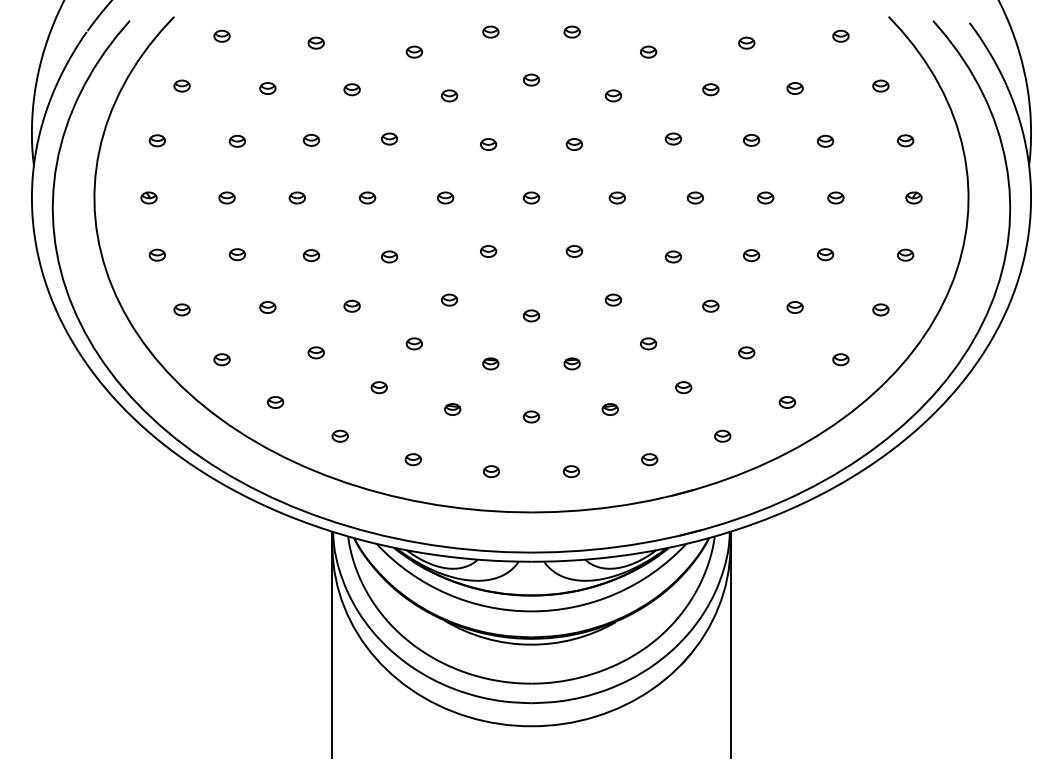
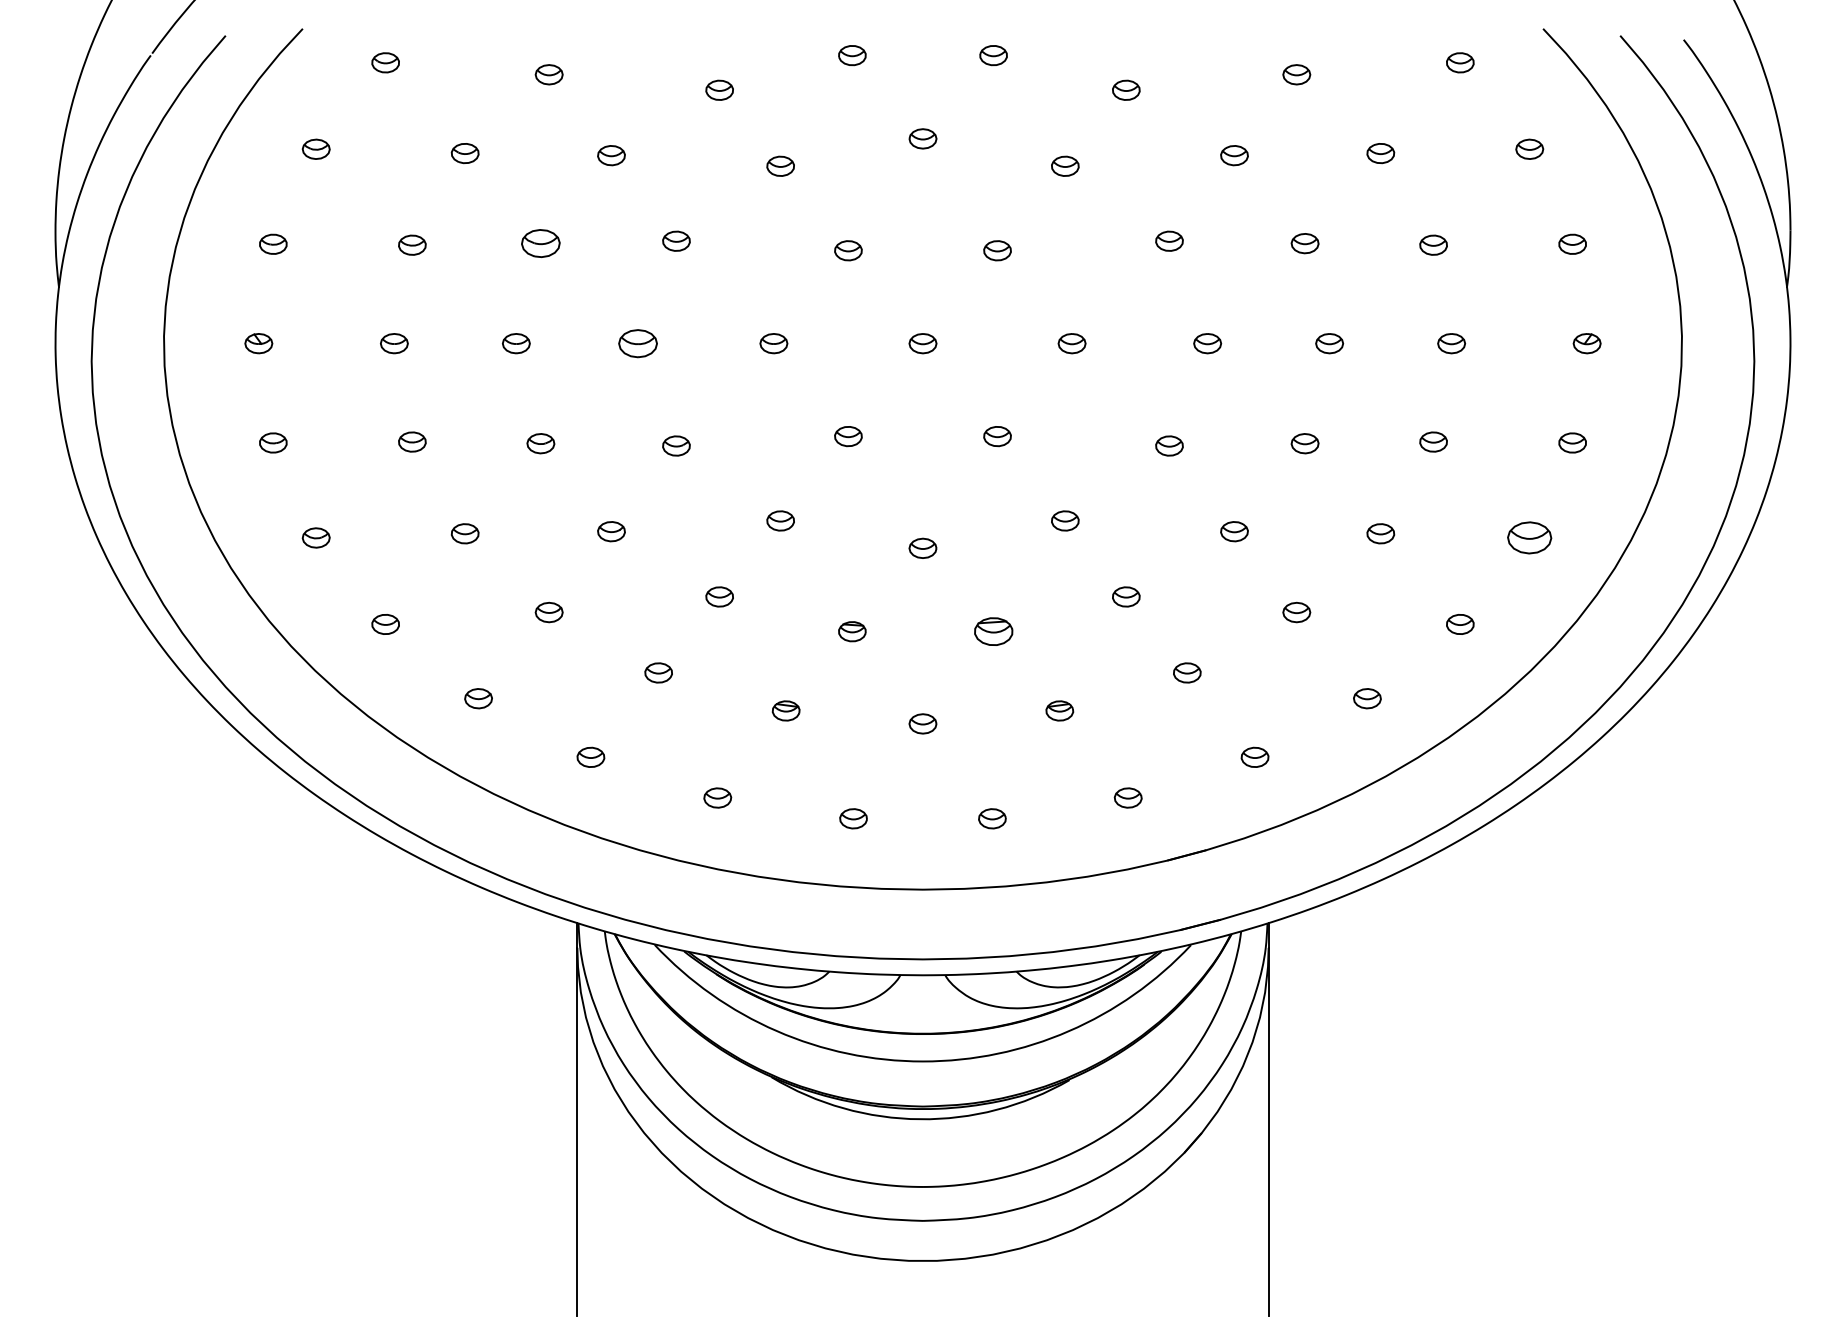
part: (311, 140) -> (540, 243), size x1.4
part: (367, 197) -> (638, 342), size x1.4
part: (880, 309) -> (1529, 537), size x1.6
part: (571, 363) -> (992, 631), size x1.4

